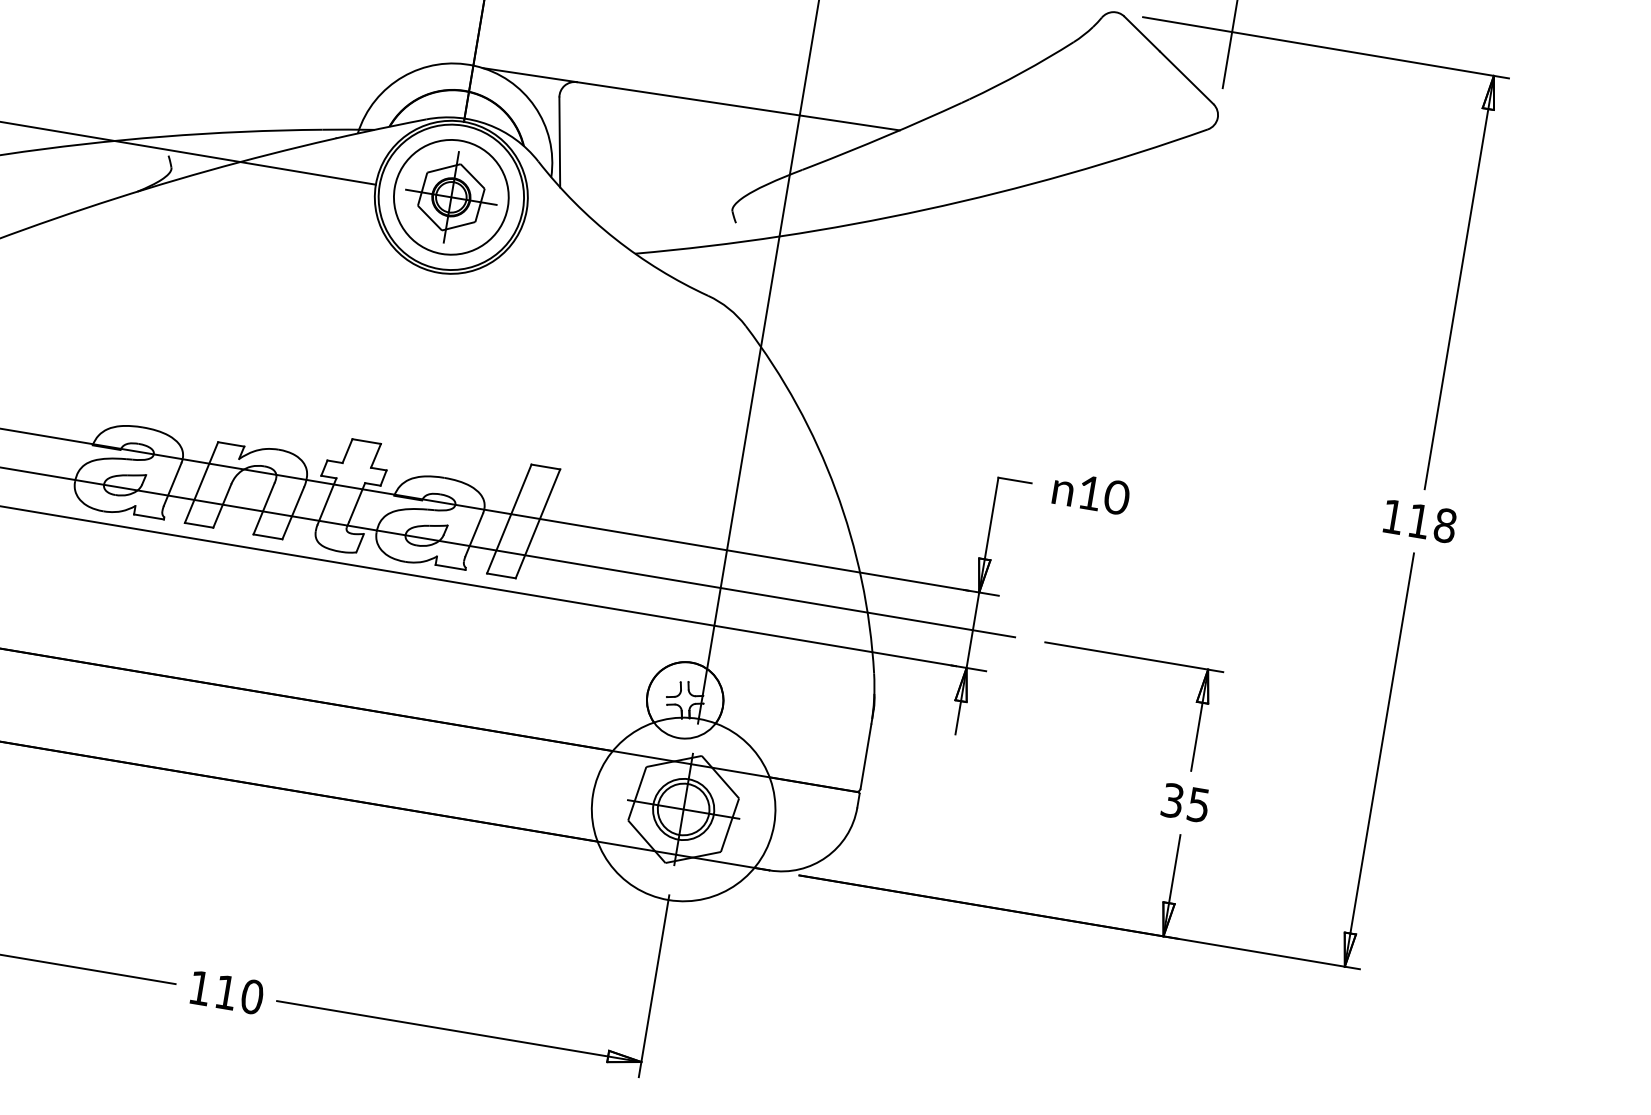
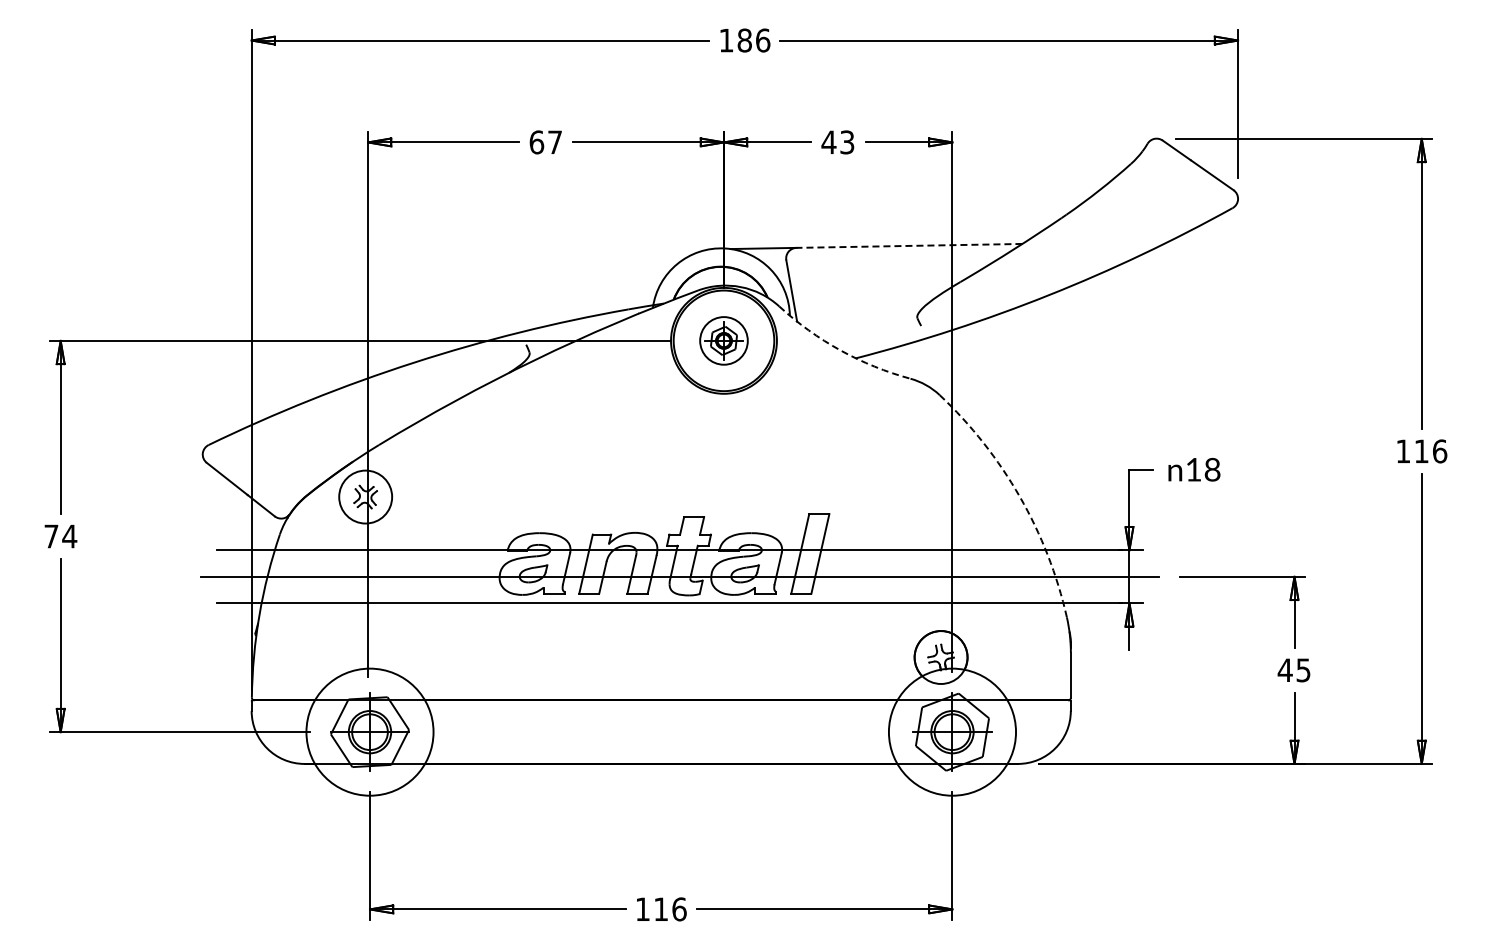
line: (738, 105) -> (909, 245), solid -> dashed
part: (450, 196) -> (723, 340), size x0.6
arc: (615, 238) -> (840, 350), solid -> dashed
arc: (835, 489) -> (1019, 496), solid -> dashed
text: (1116, 498) -> (1212, 470), 10 -> 18
text: (1444, 525) -> (1439, 451), 118 -> 116
text: (1171, 800) -> (1284, 670), 35 -> 45
text: (252, 997) -> (679, 909), 110 -> 116

